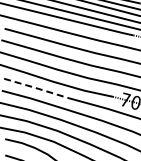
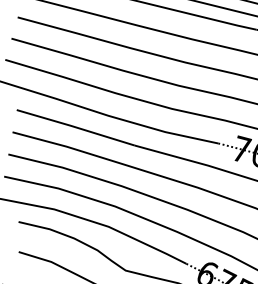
line: (36, 88) -> (76, 128), dashed -> solid

